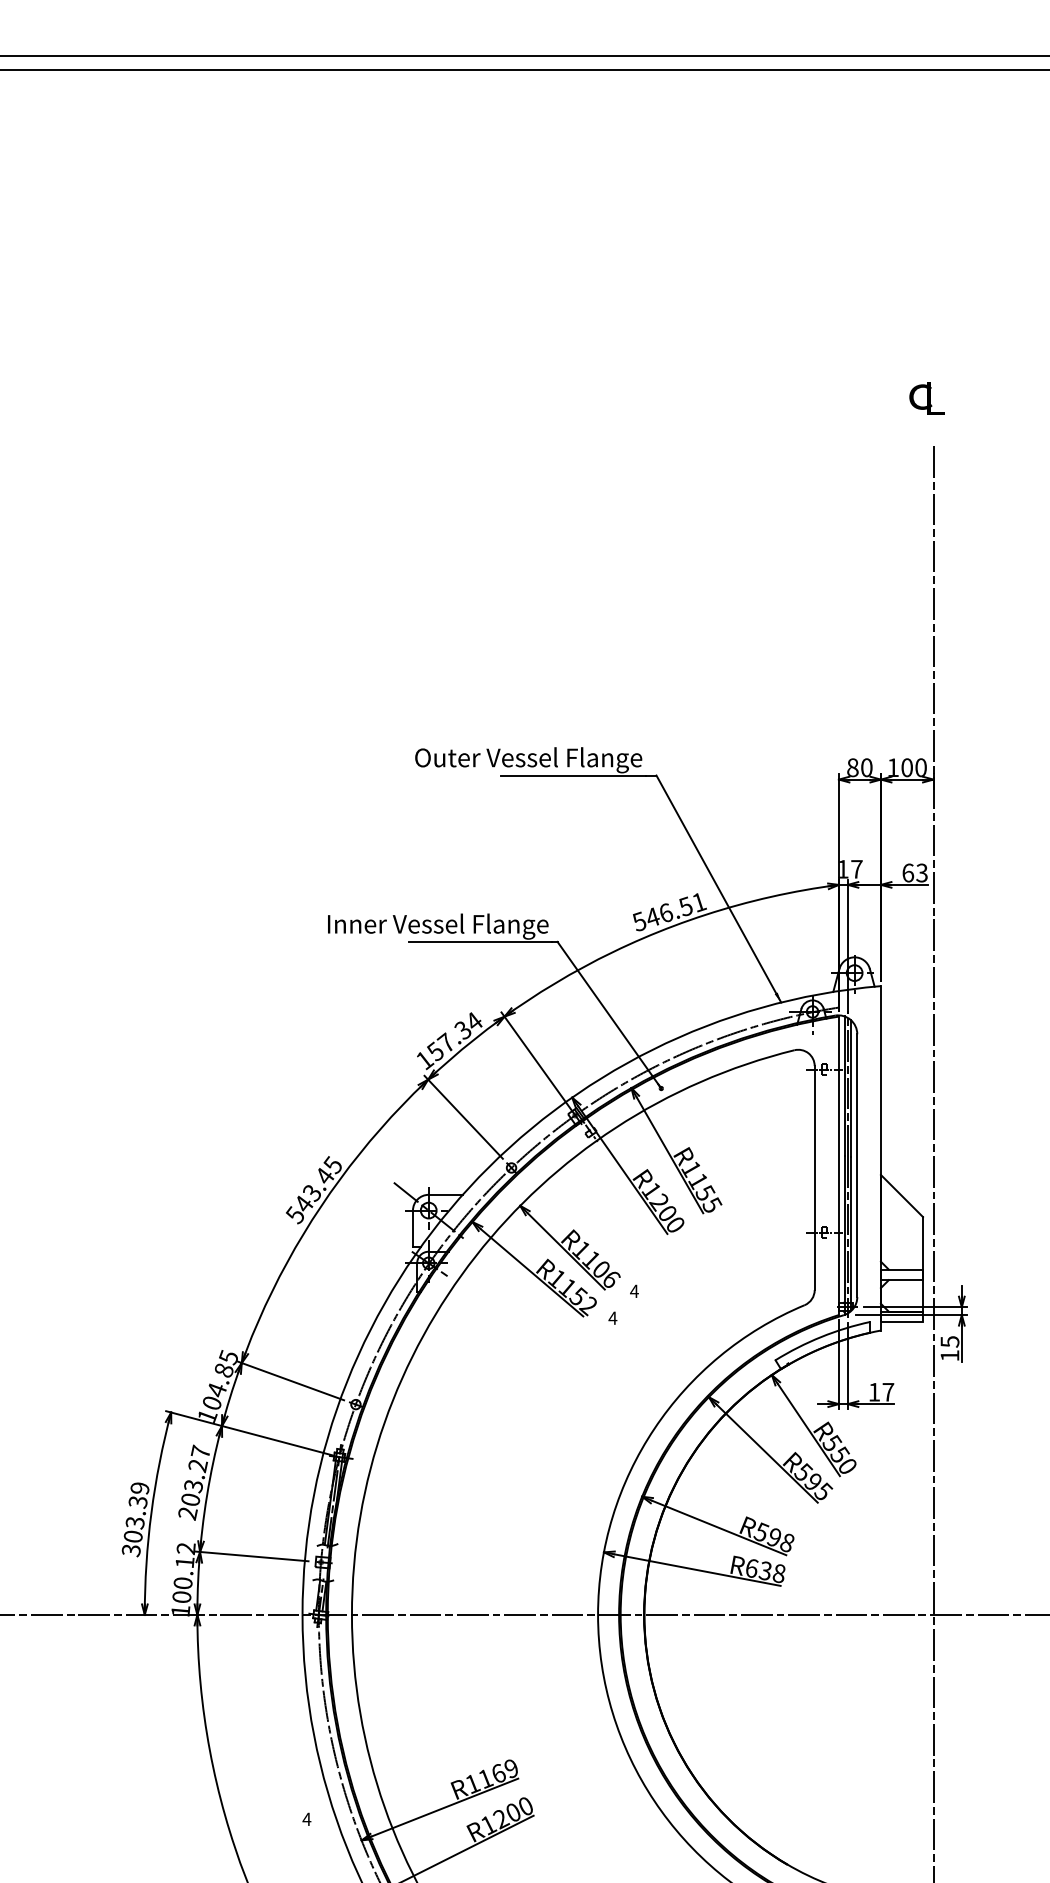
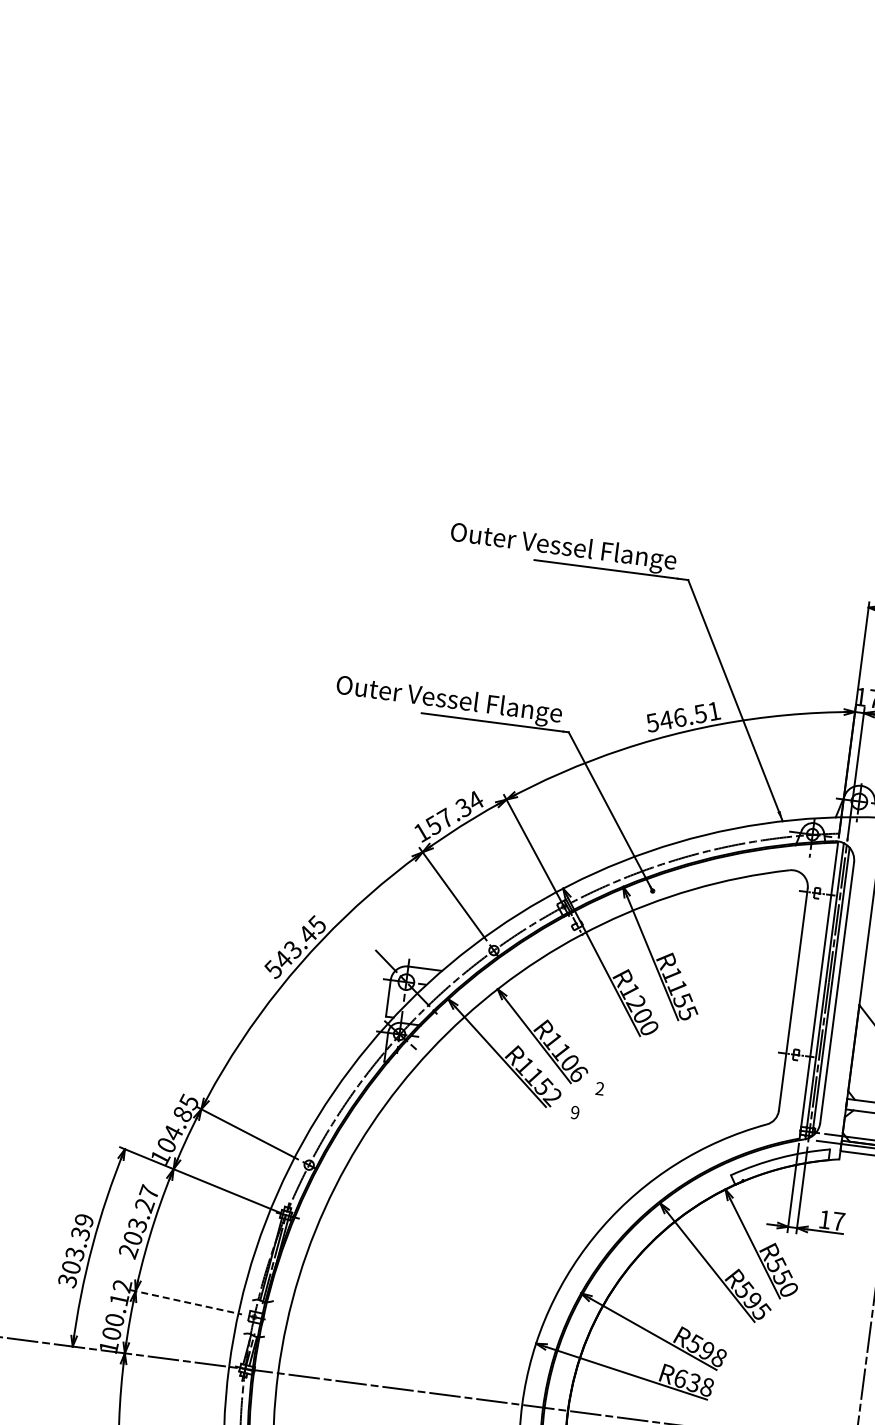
text: (341, 923) -> (356, 686), Inner Vessel Flange -> Outer Vessel Flange
text: (634, 1290) -> (600, 1087), 4 -> 2
text: (612, 1317) -> (574, 1111), 4 -> 9
line: (252, 1556) -> (187, 1302), solid -> dashed

